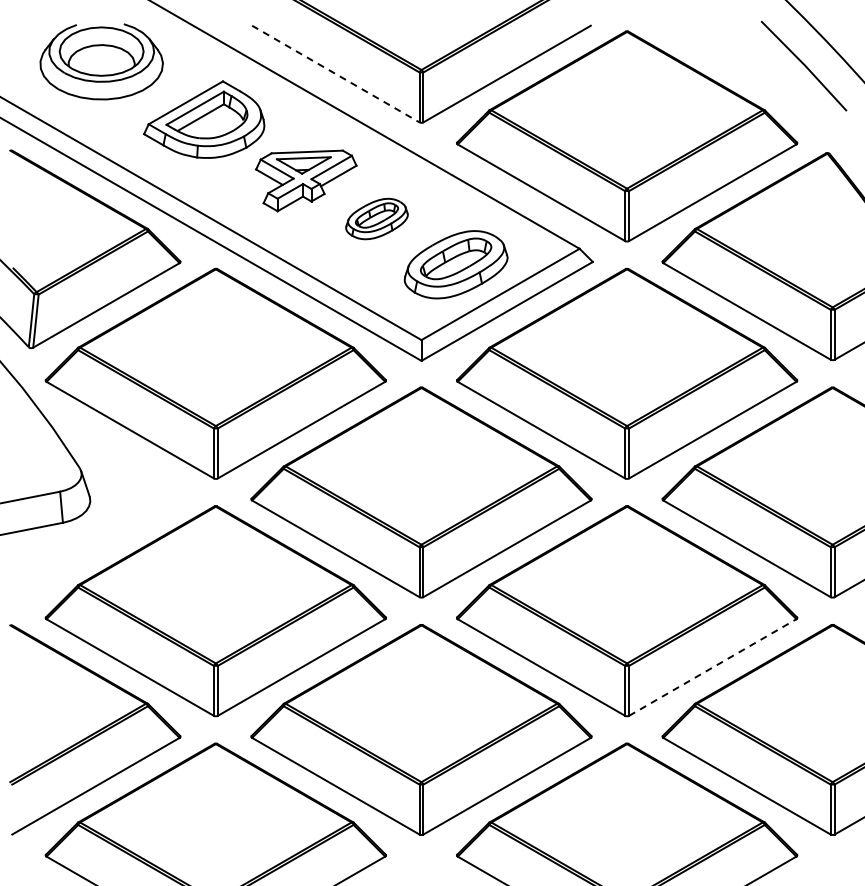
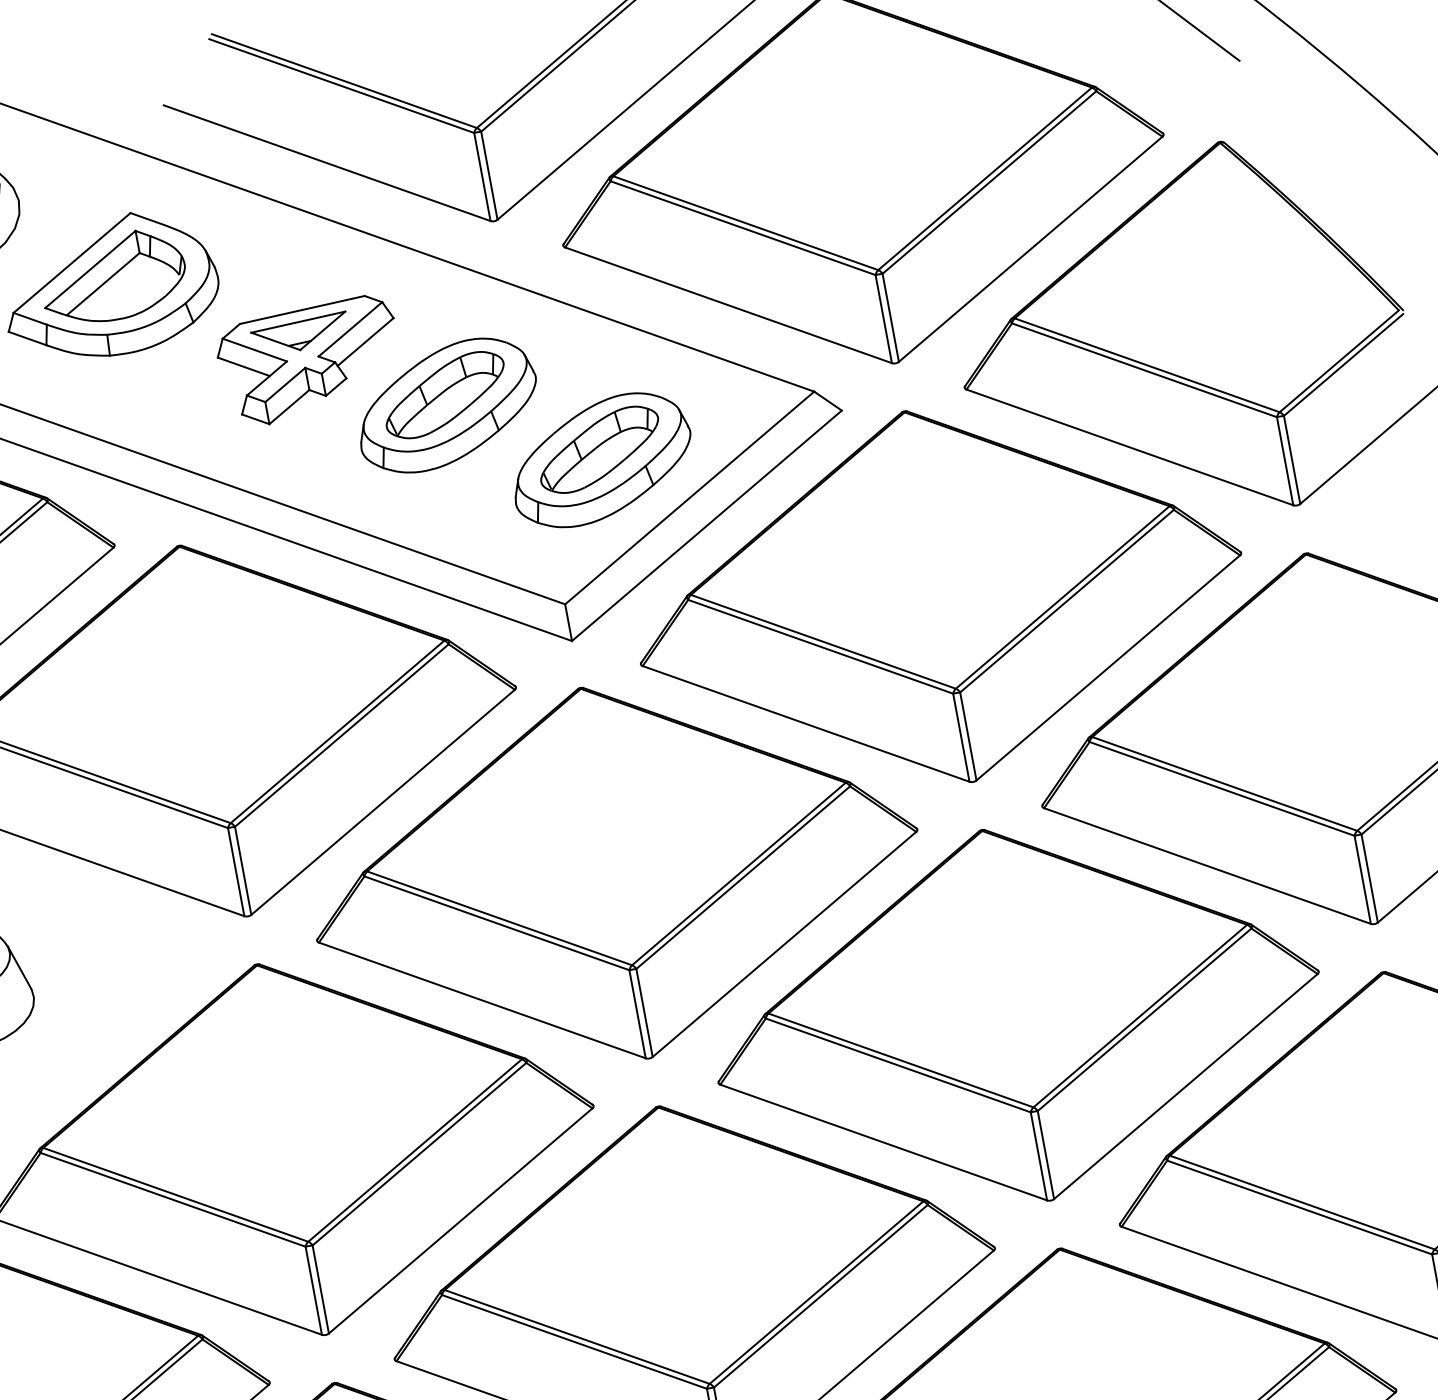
line: (335, 74) -> (326, 164), dashed -> solid
part: (376, 218) -> (446, 404), size x1.67
line: (712, 667) -> (1185, 1086), dashed -> solid

